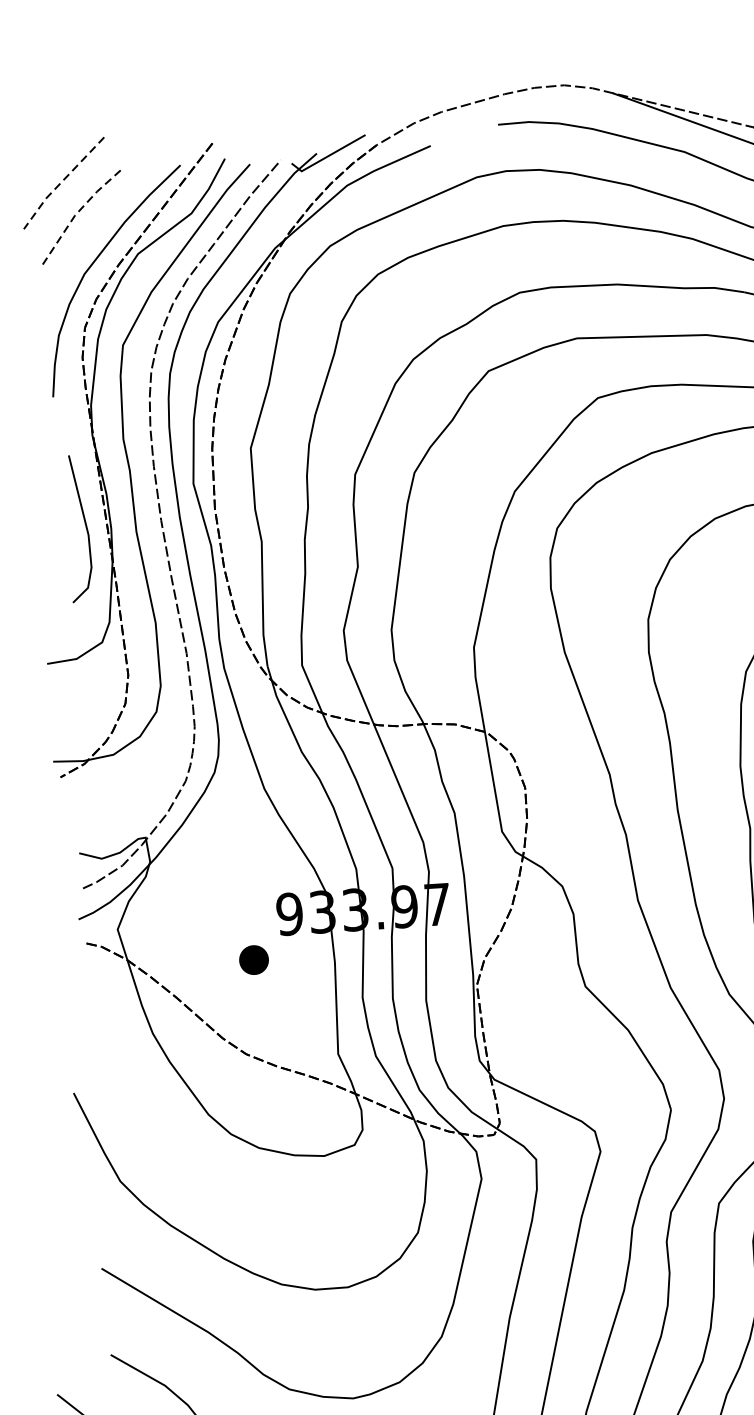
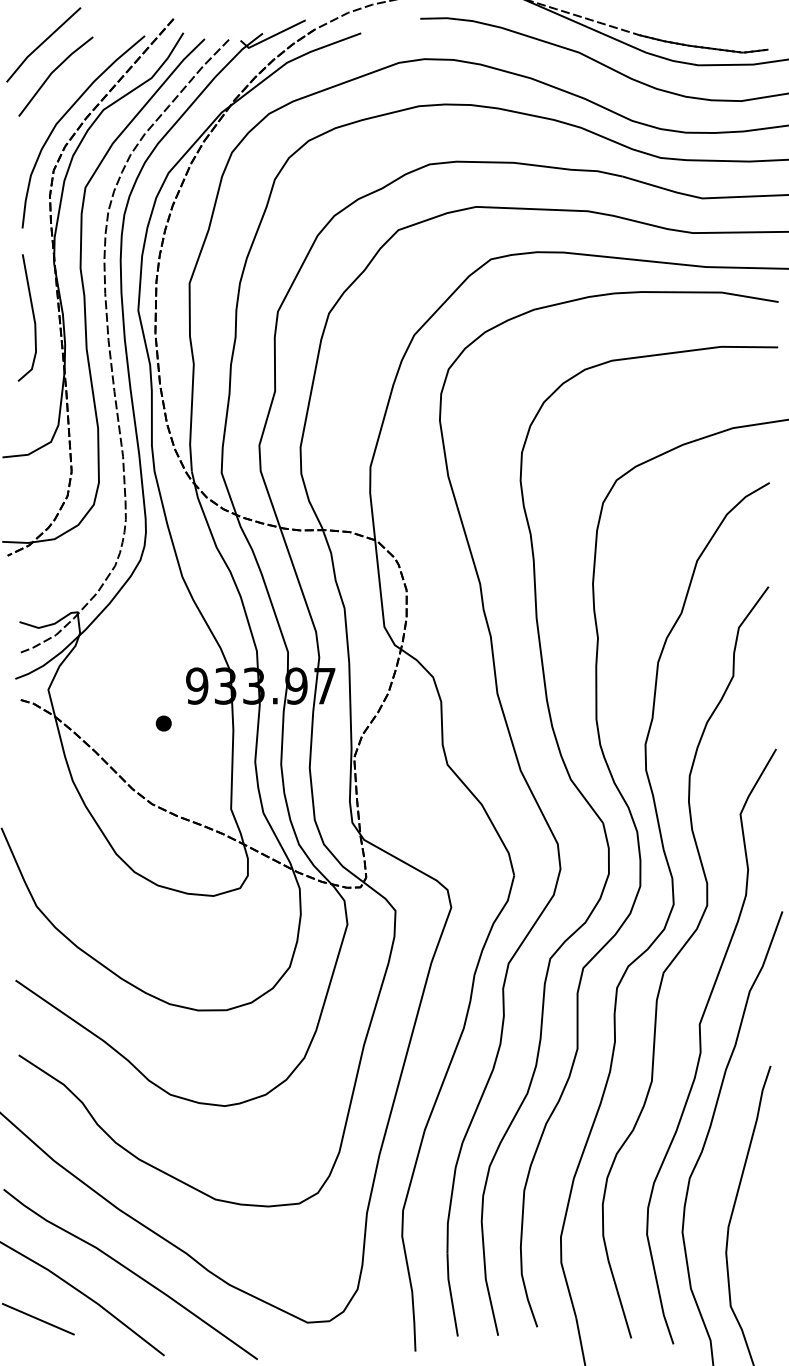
line: (61, 182) -> (41, 44), dashed -> solid
line: (75, 215) -> (51, 73), dashed -> solid
line: (84, 525) -> (32, 315), moved
part: (253, 959) -> (163, 723), size x0.62

